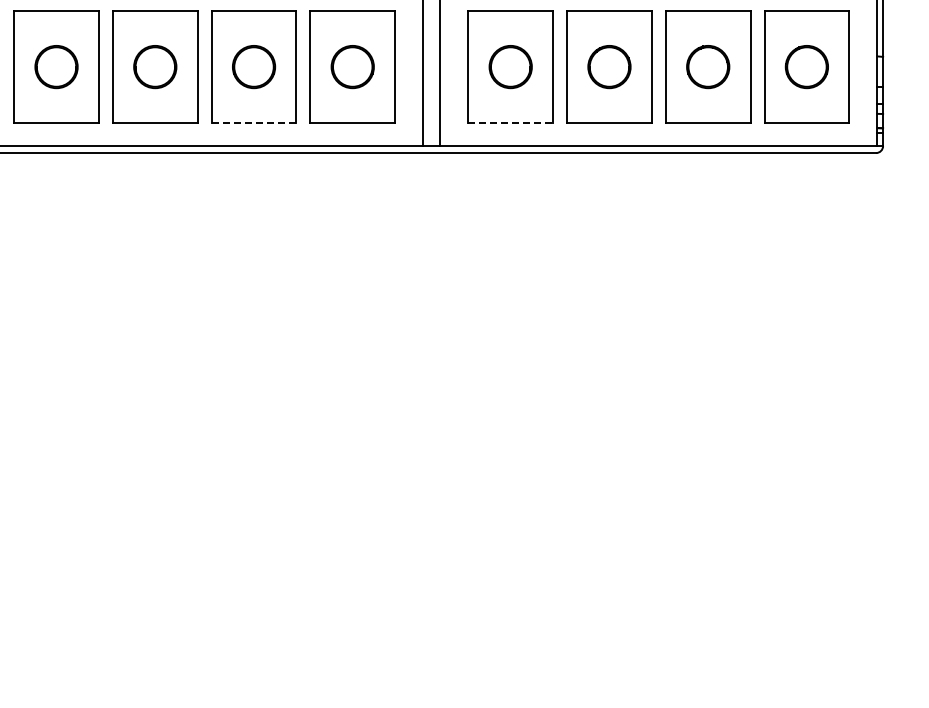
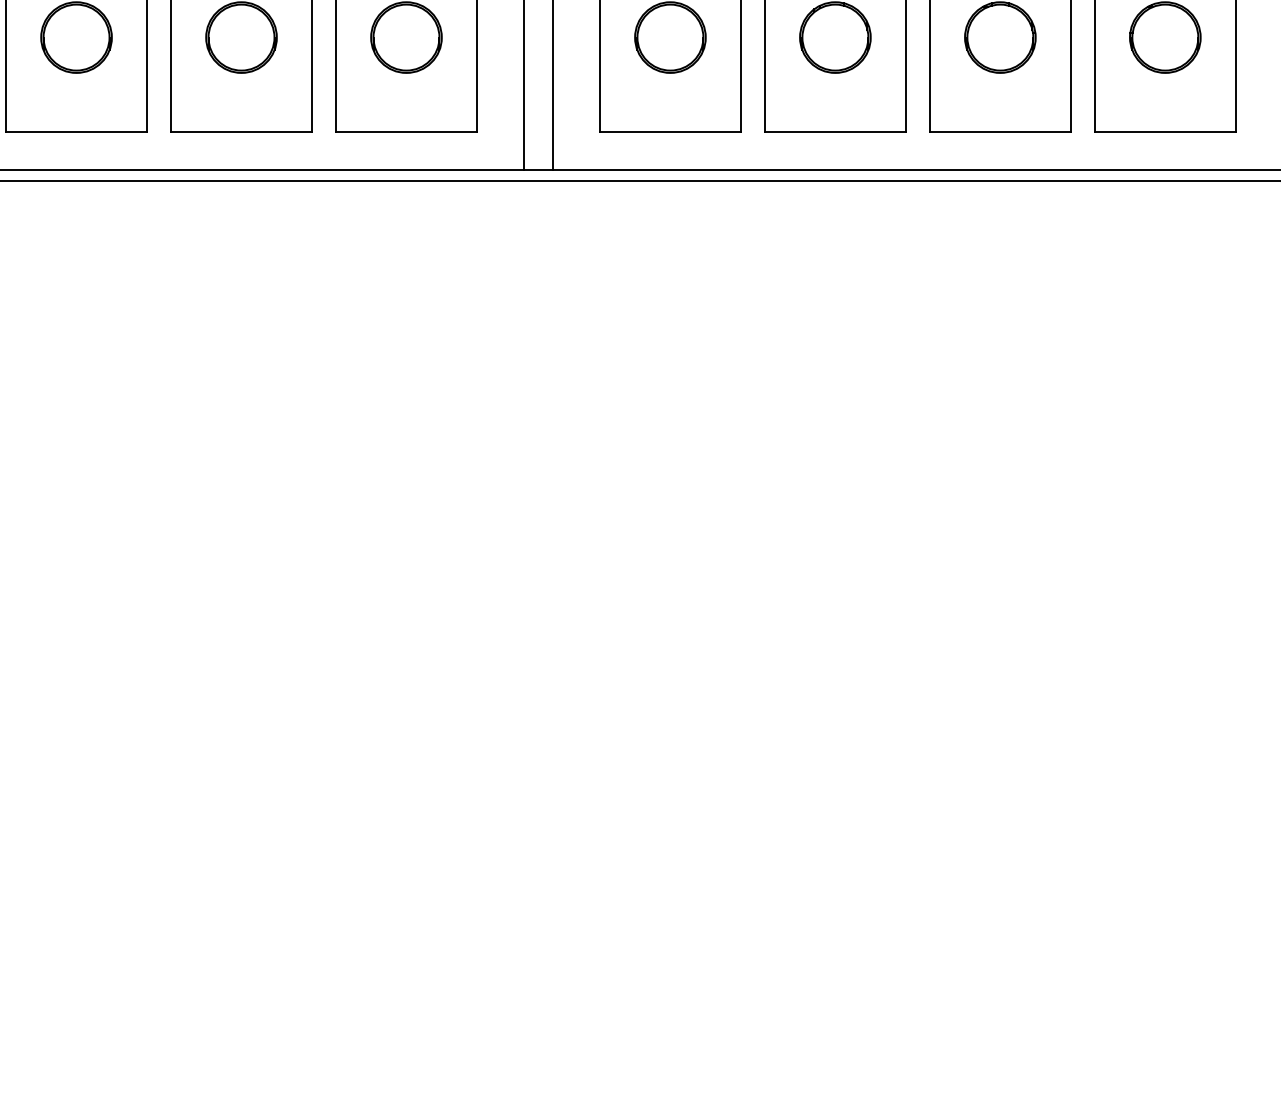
line: (254, 123) -> (242, 131), dashed -> solid
line: (511, 123) -> (671, 131), dashed -> solid

